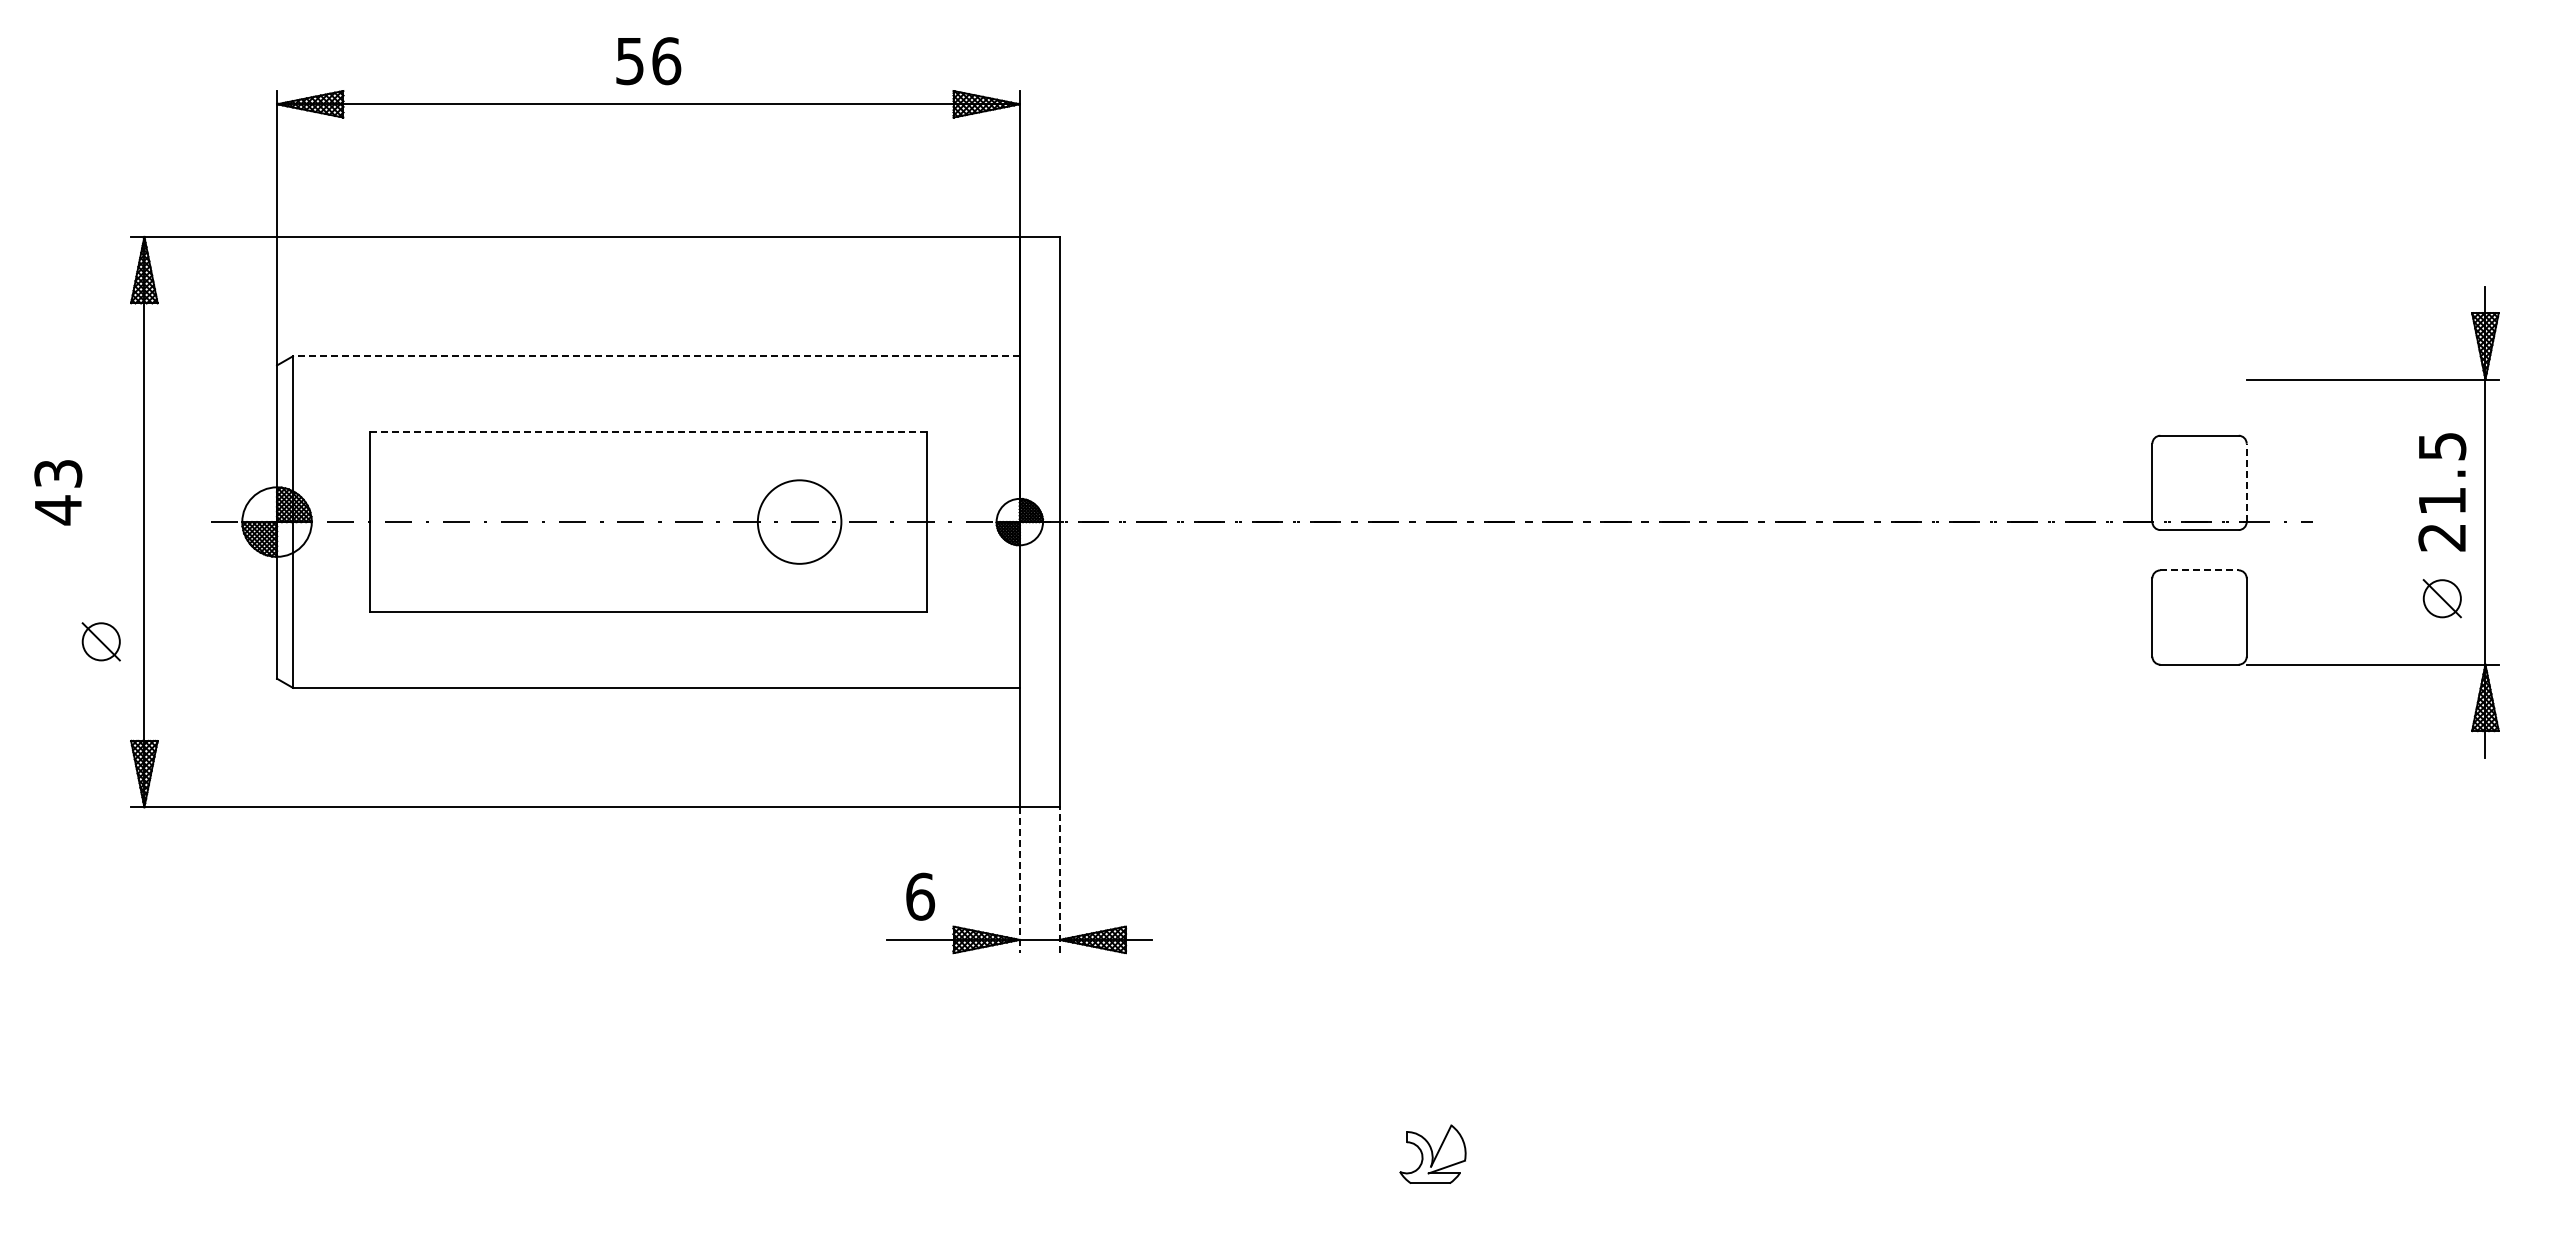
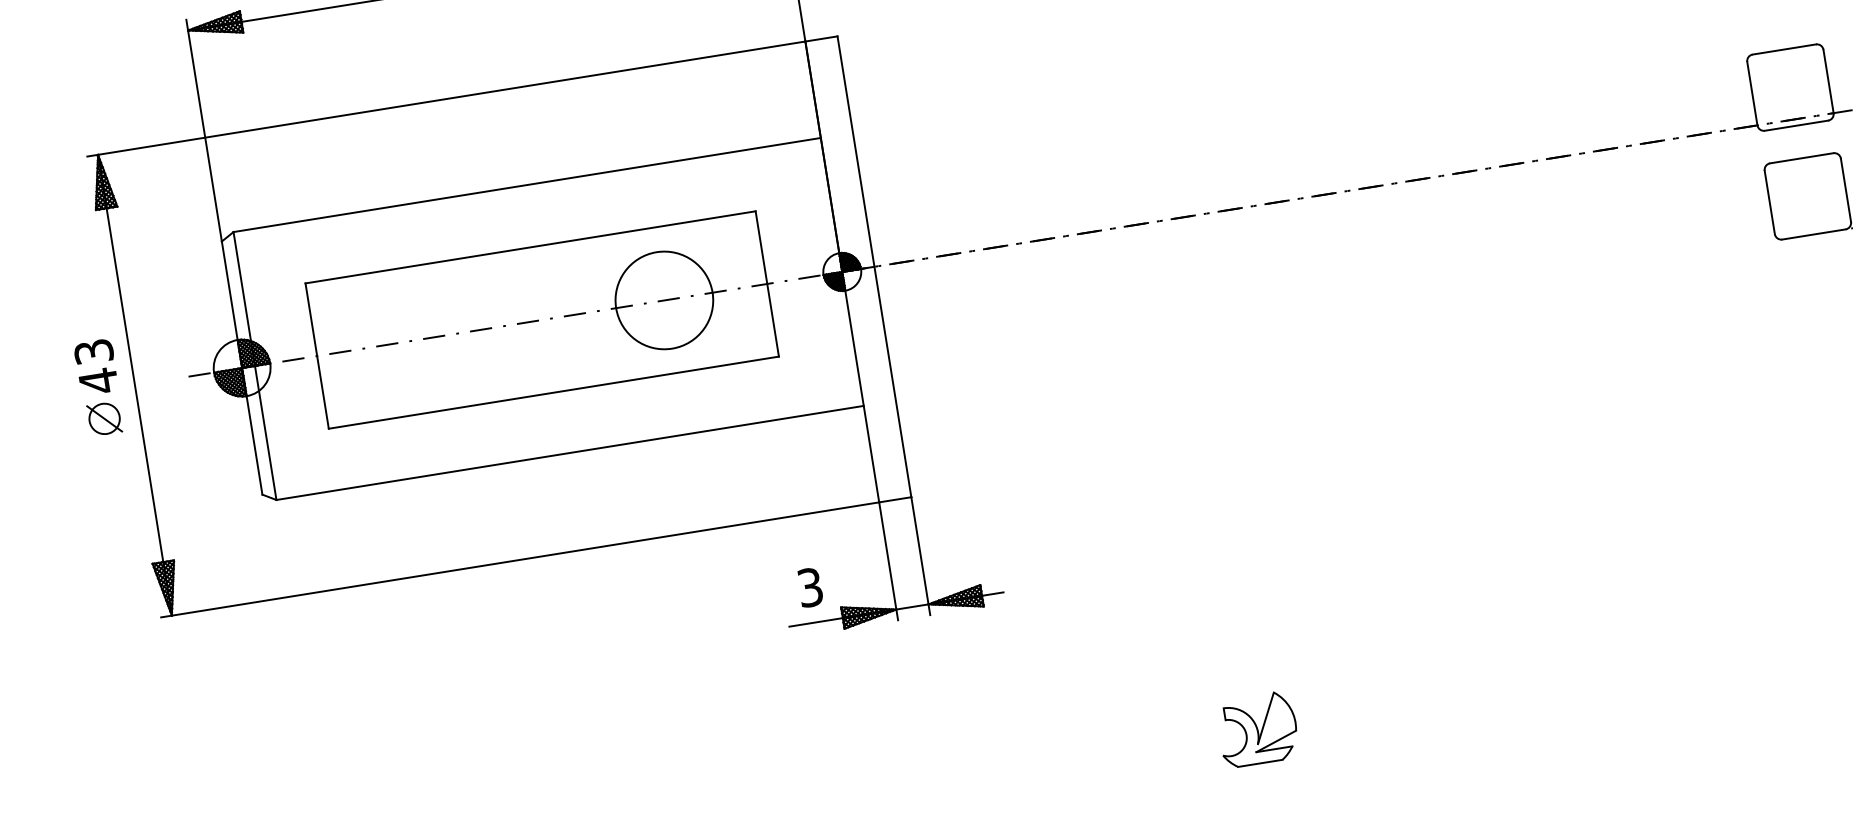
line: (655, 356) -> (526, 185), dashed -> solid
line: (648, 432) -> (530, 247), dashed -> solid
line: (2246, 482) -> (1828, 81), dashed -> solid
text: (58, 492) -> (96, 366), moved
circle: (799, 521) -> (664, 299), size x1.43
line: (2200, 570) -> (1802, 158), dashed -> solid
part: (100, 641) -> (103, 418), moved
line: (1019, 880) -> (888, 561), dashed -> solid
line: (1059, 880) -> (920, 556), dashed -> solid
text: (920, 896) -> (810, 587), 6 -> 3
part: (1432, 1154) -> (1257, 729), size x1.43

